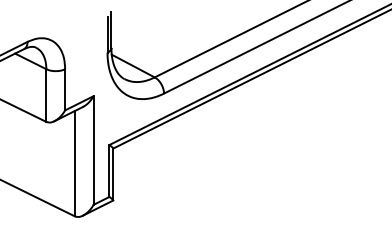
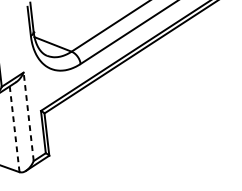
line: (93, 149) -> (28, 116), solid -> dashed
line: (74, 163) -> (14, 129), solid -> dashed

